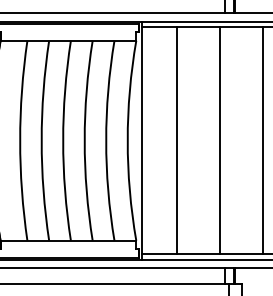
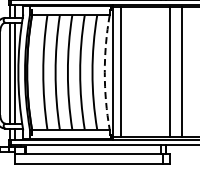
arc: (127, 140) -> (104, 72), solid -> dashed
line: (177, 140) -> (121, 72), moved
line: (219, 140) -> (169, 72), moved

